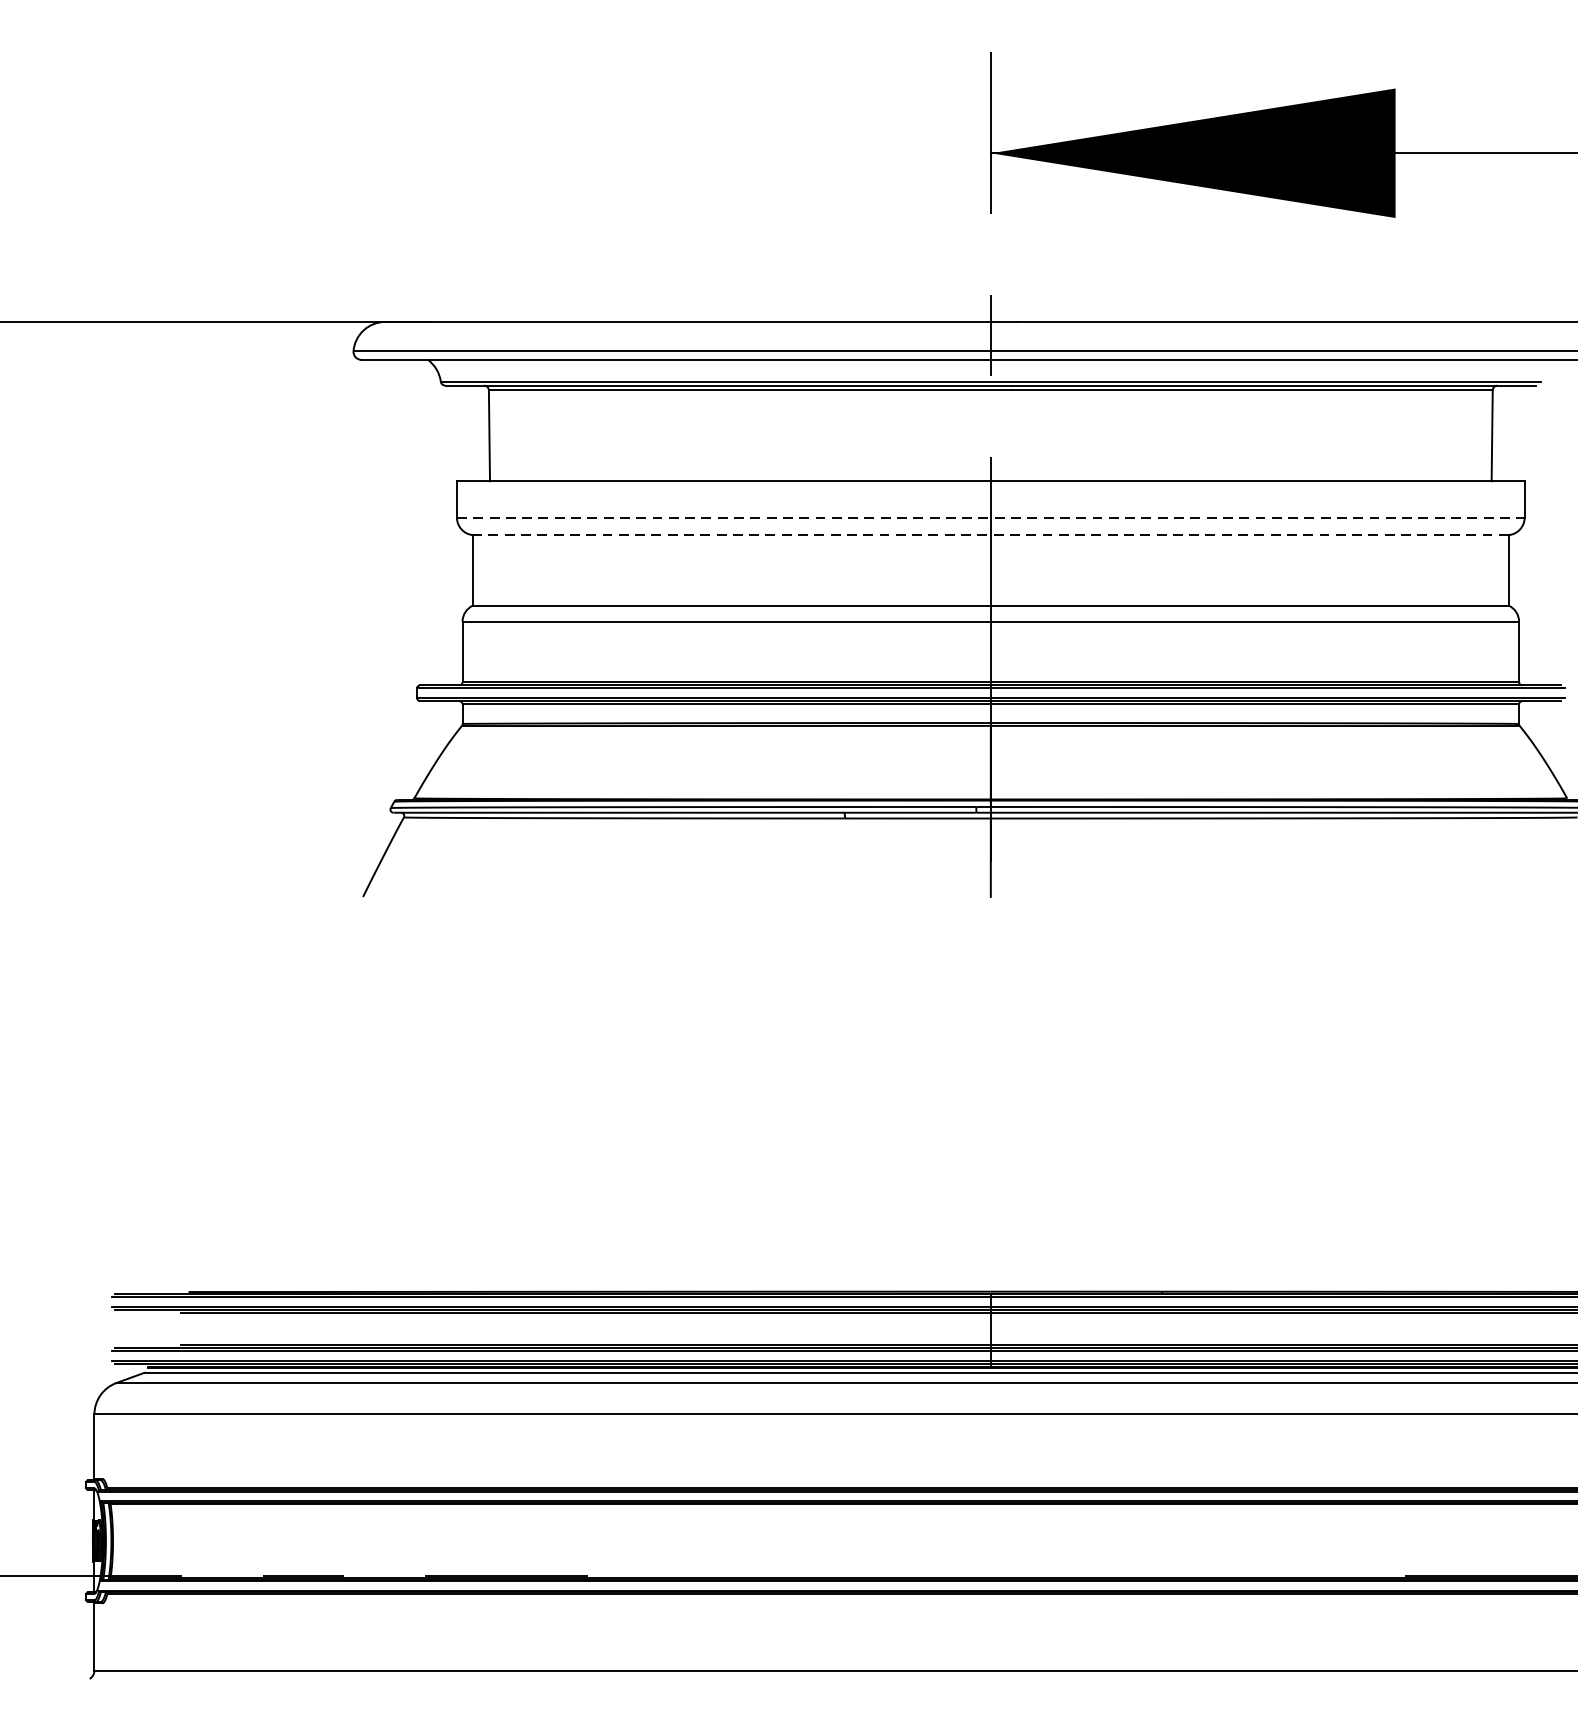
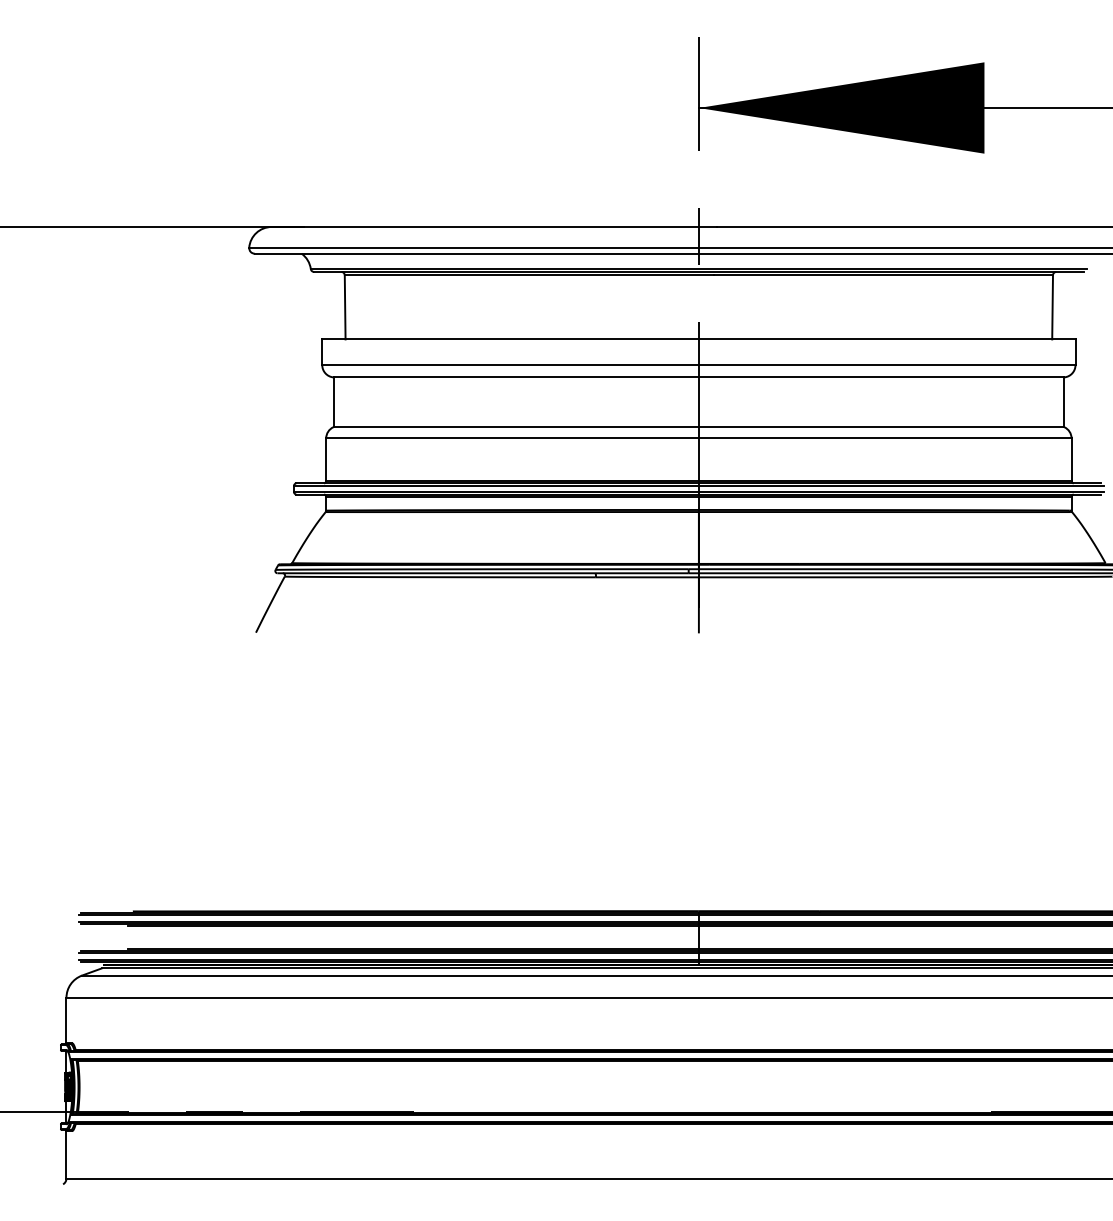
line: (990, 518) -> (698, 365), dashed -> solid
line: (990, 535) -> (698, 377), dashed -> solid

